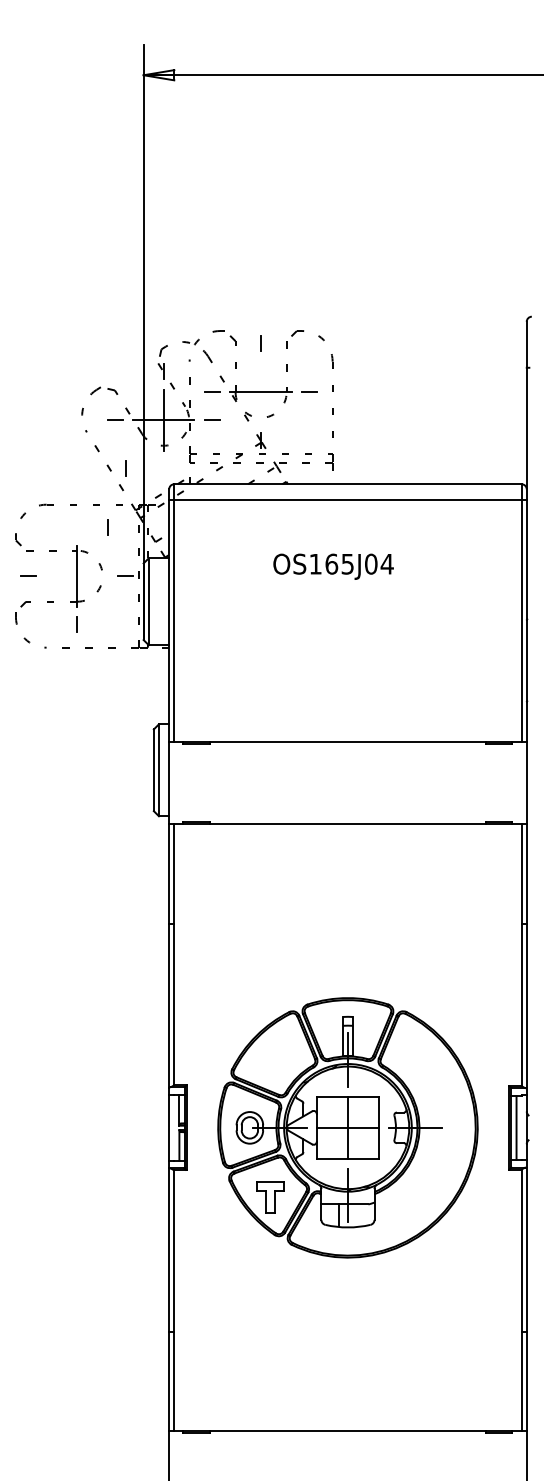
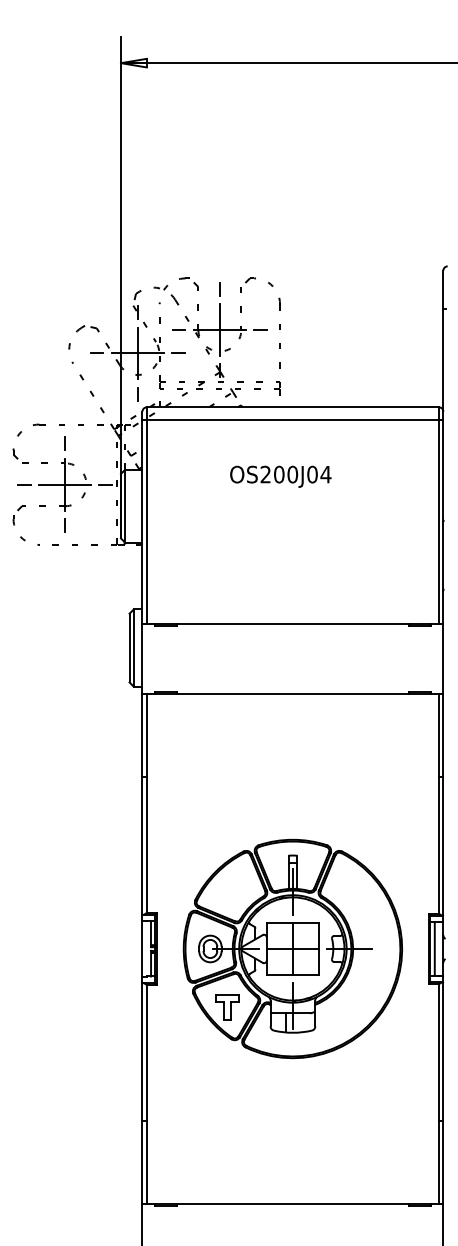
line: (260, 391) -> (219, 329), added
line: (125, 468) -> (137, 394), moved
line: (107, 527) -> (64, 443), moved
text: (332, 564) -> (279, 474), OS165J04 -> OS200J04
line: (76, 575) -> (64, 484), added

